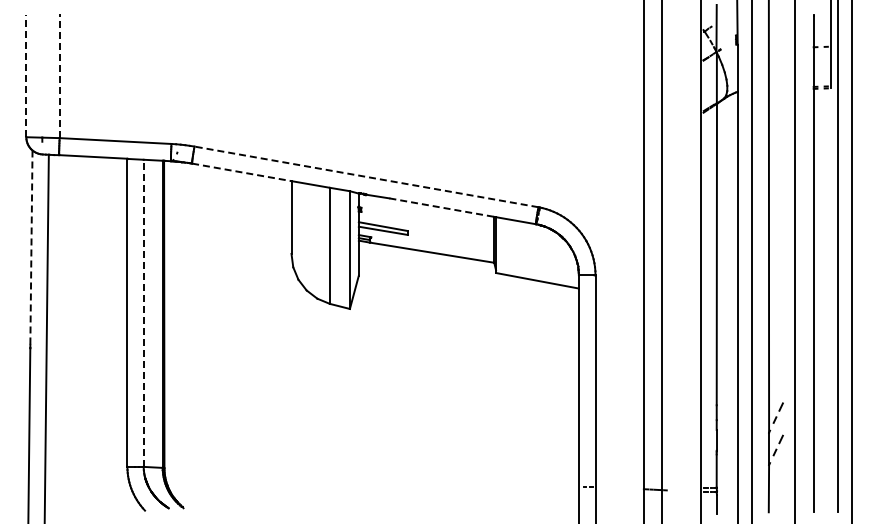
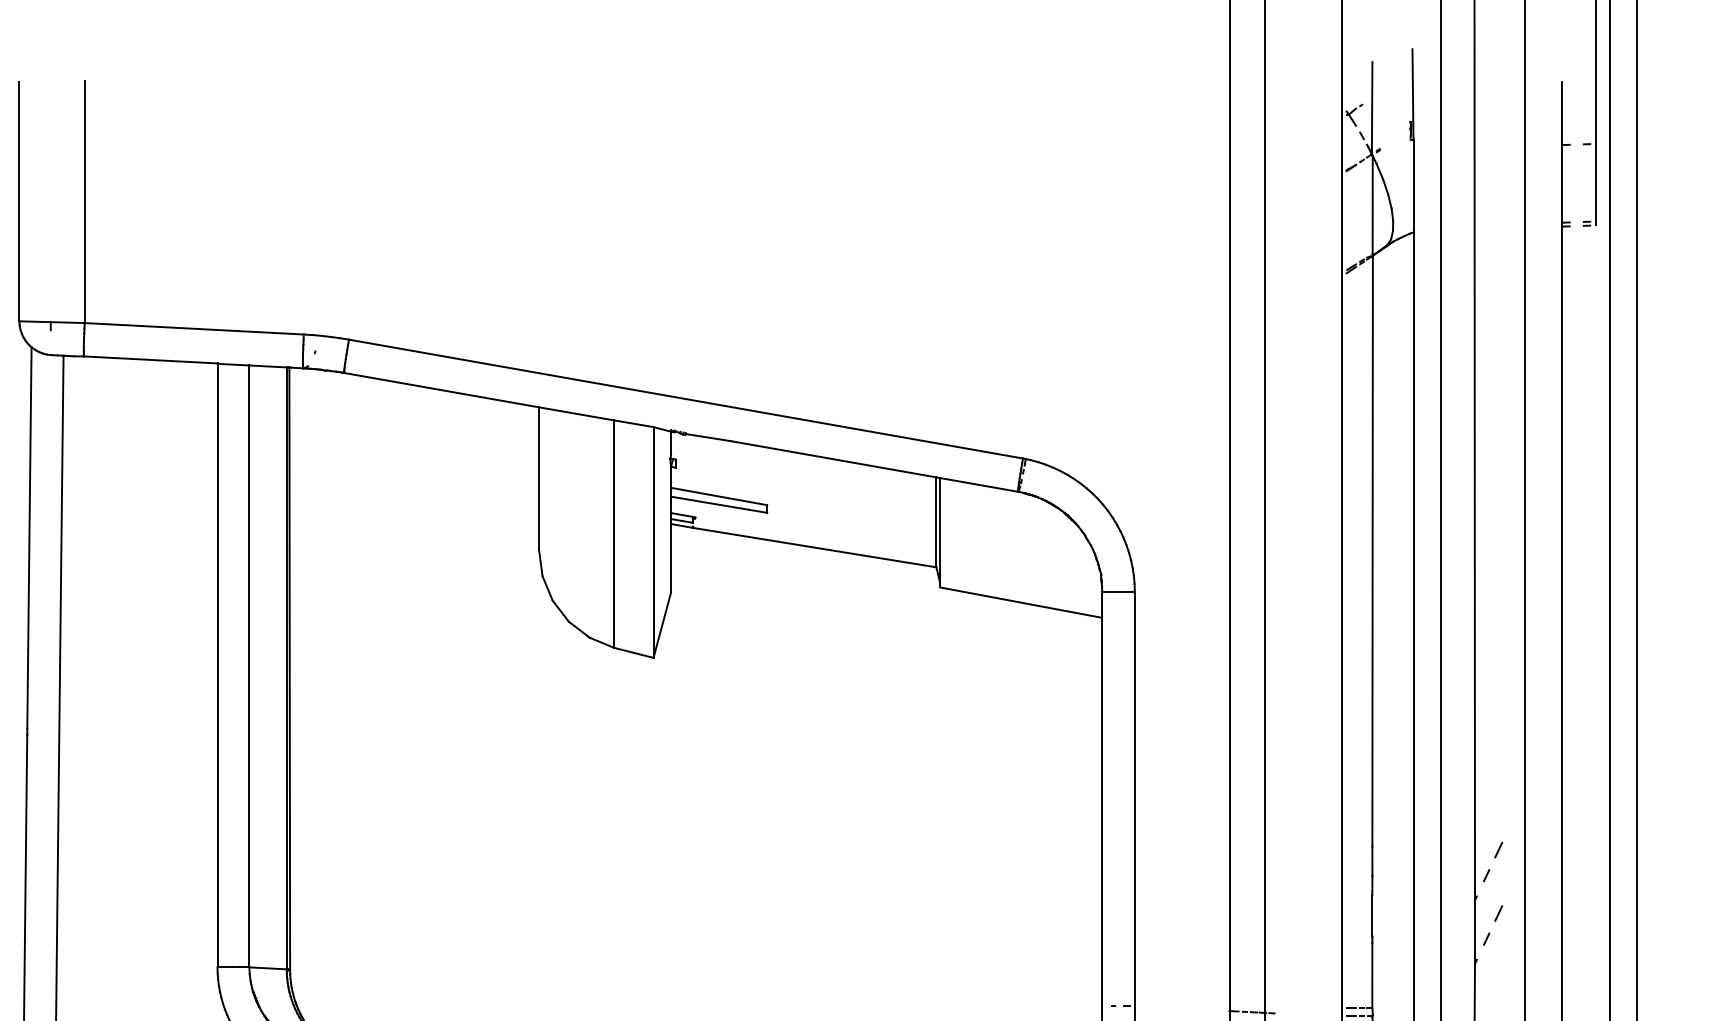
line: (26, 76) -> (19, 202), dashed -> solid
line: (59, 76) -> (84, 202), dashed -> solid
line: (242, 172) -> (443, 390), dashed -> solid
line: (366, 176) -> (686, 398), dashed -> solid
line: (442, 207) -> (834, 459), dashed -> solid
line: (31, 248) -> (29, 539), dashed -> solid
line: (143, 313) -> (249, 666), dashed -> solid

